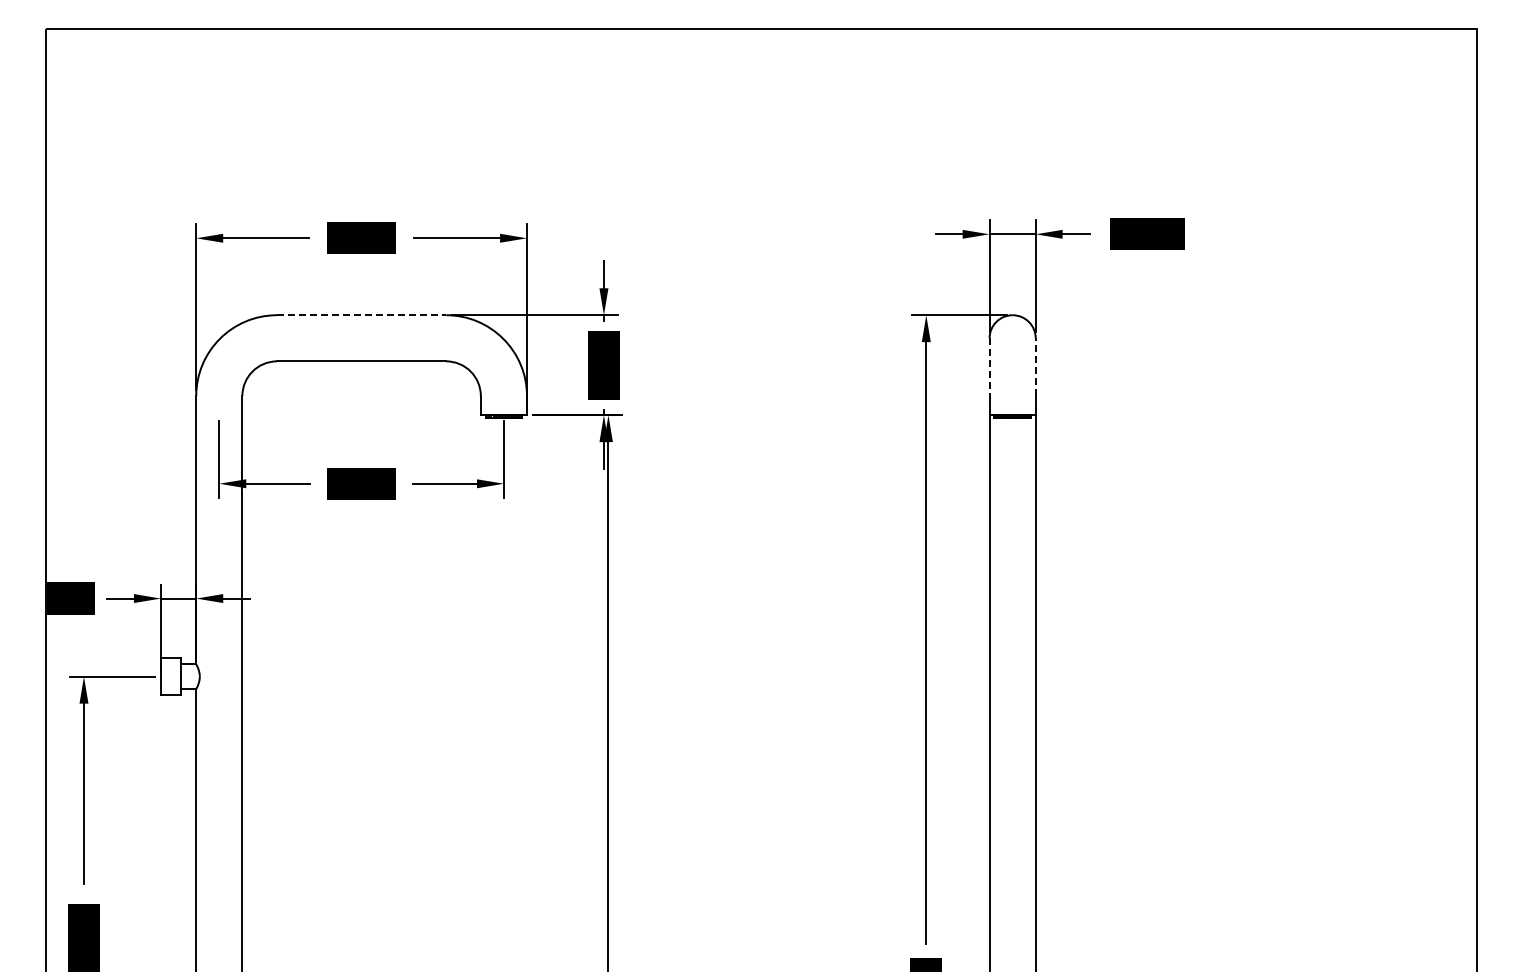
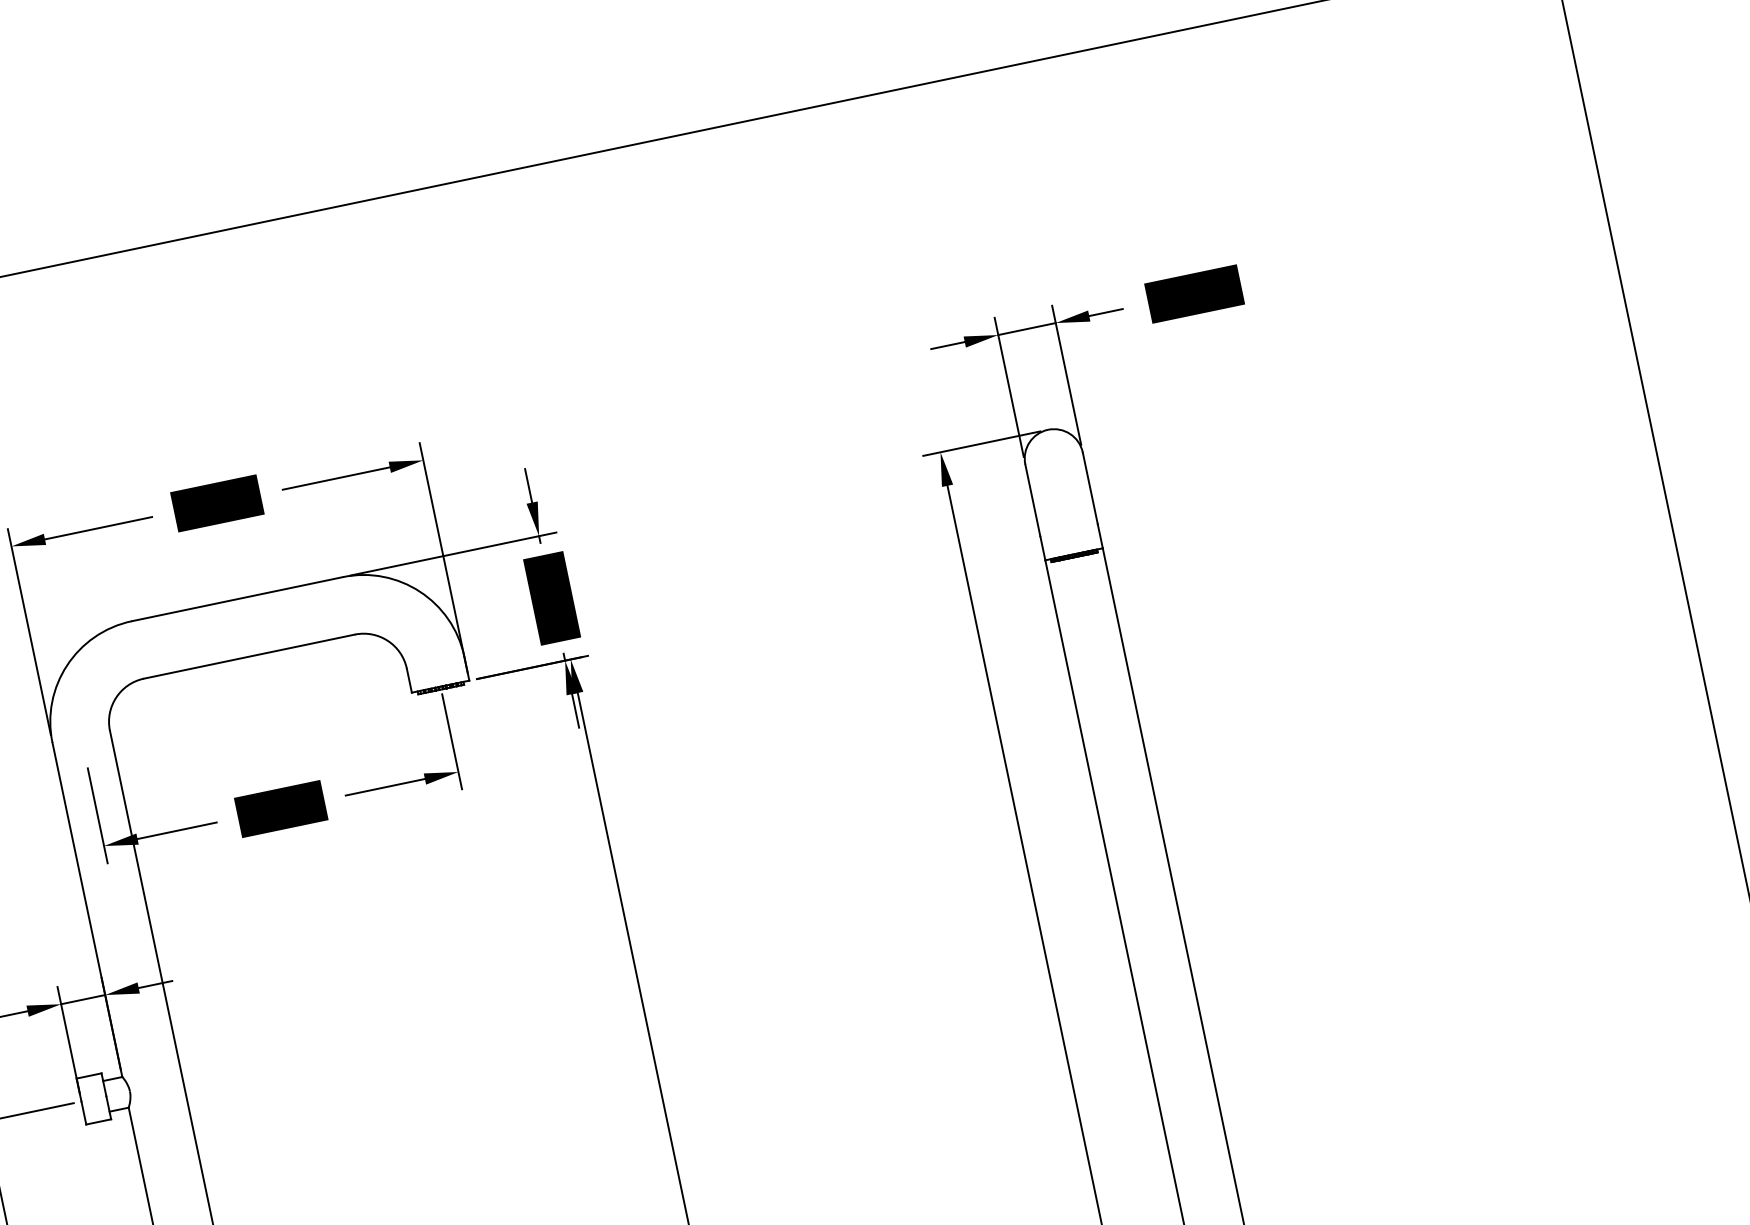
line: (361, 315) -> (237, 599), dashed -> solid
line: (989, 367) -> (1032, 500), dashed -> solid
line: (1035, 367) -> (1090, 488), dashed -> solid

